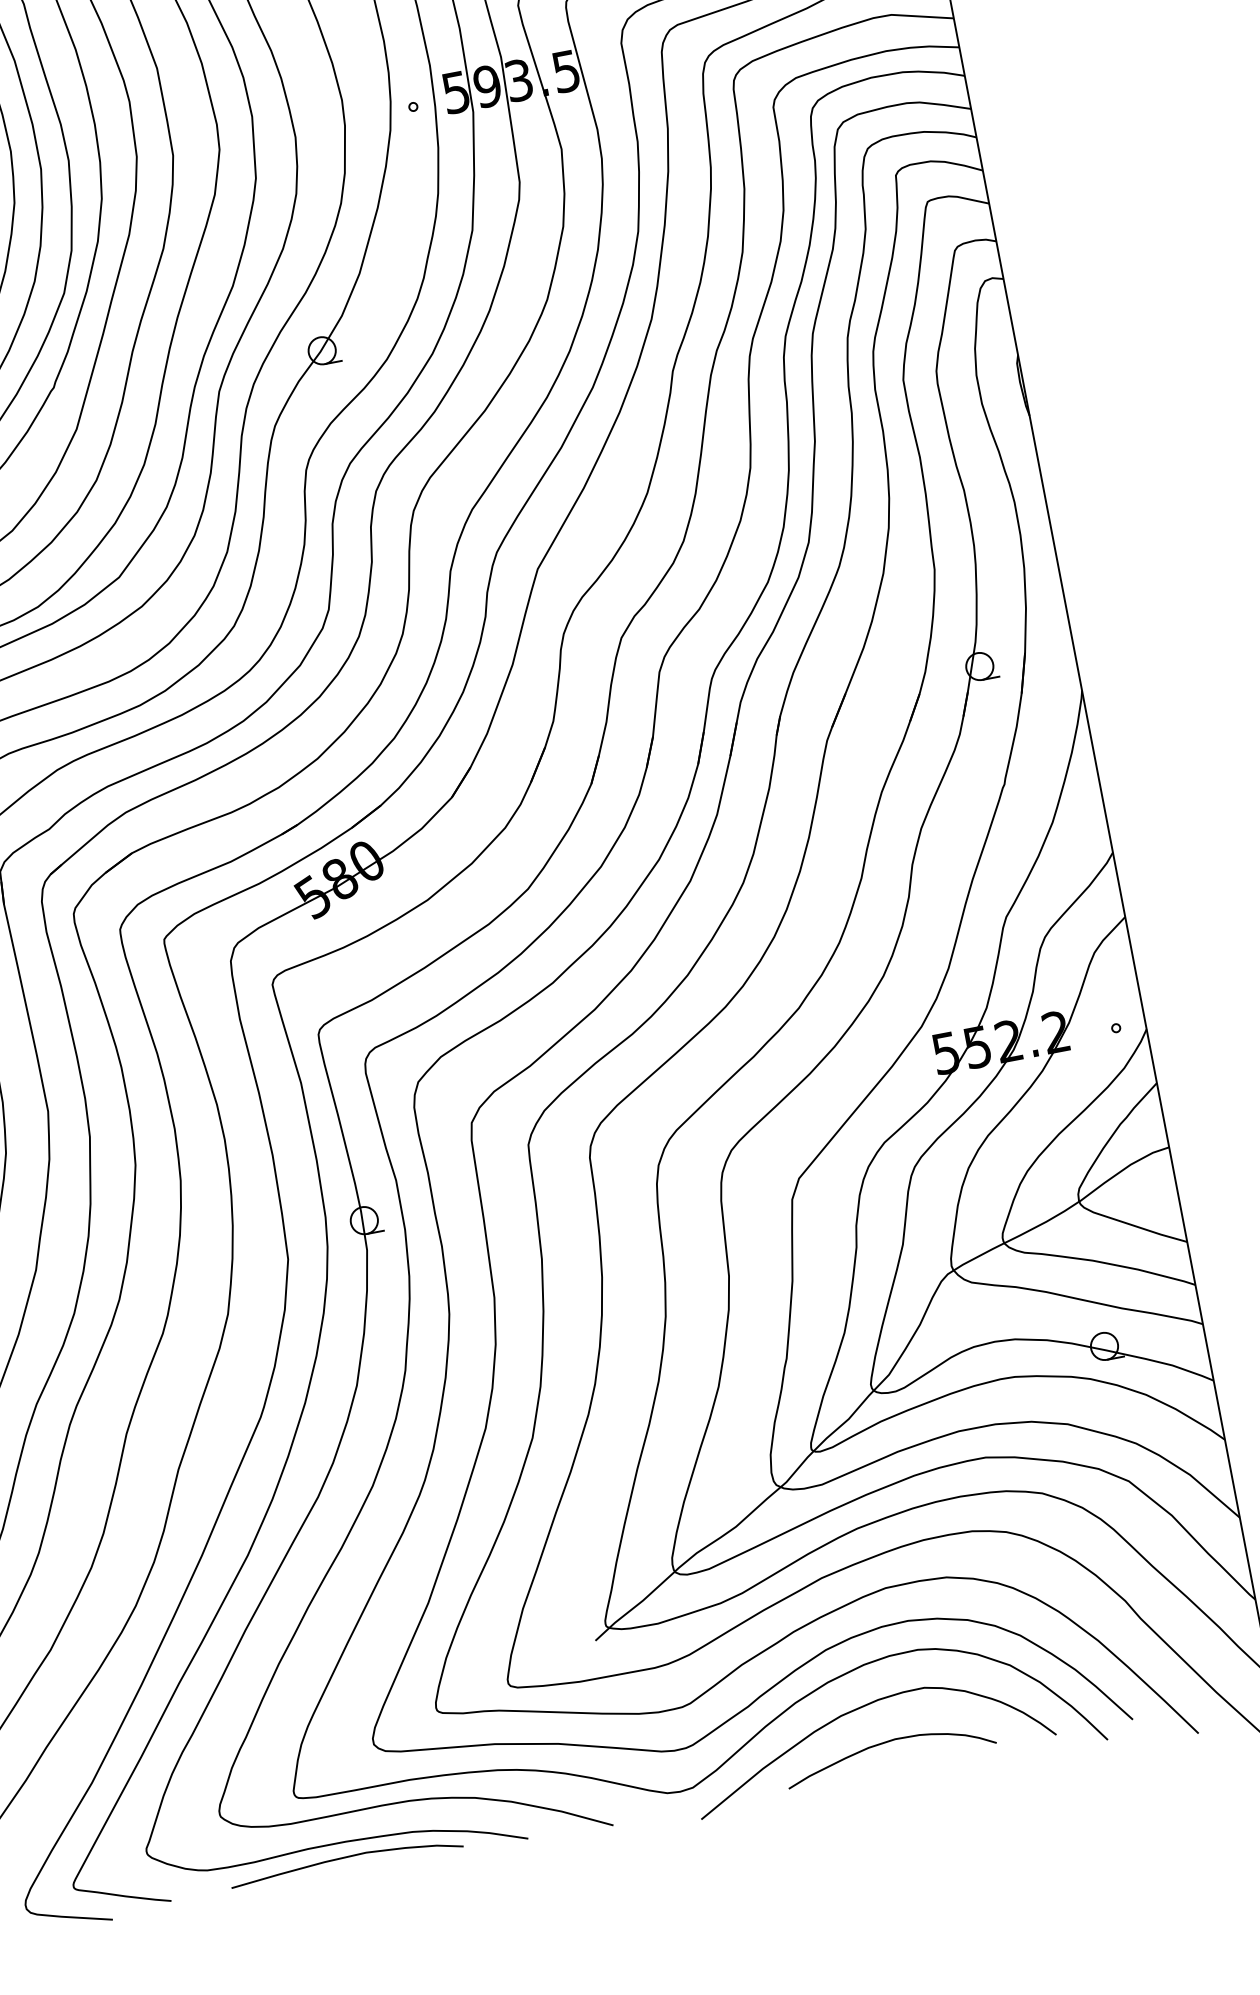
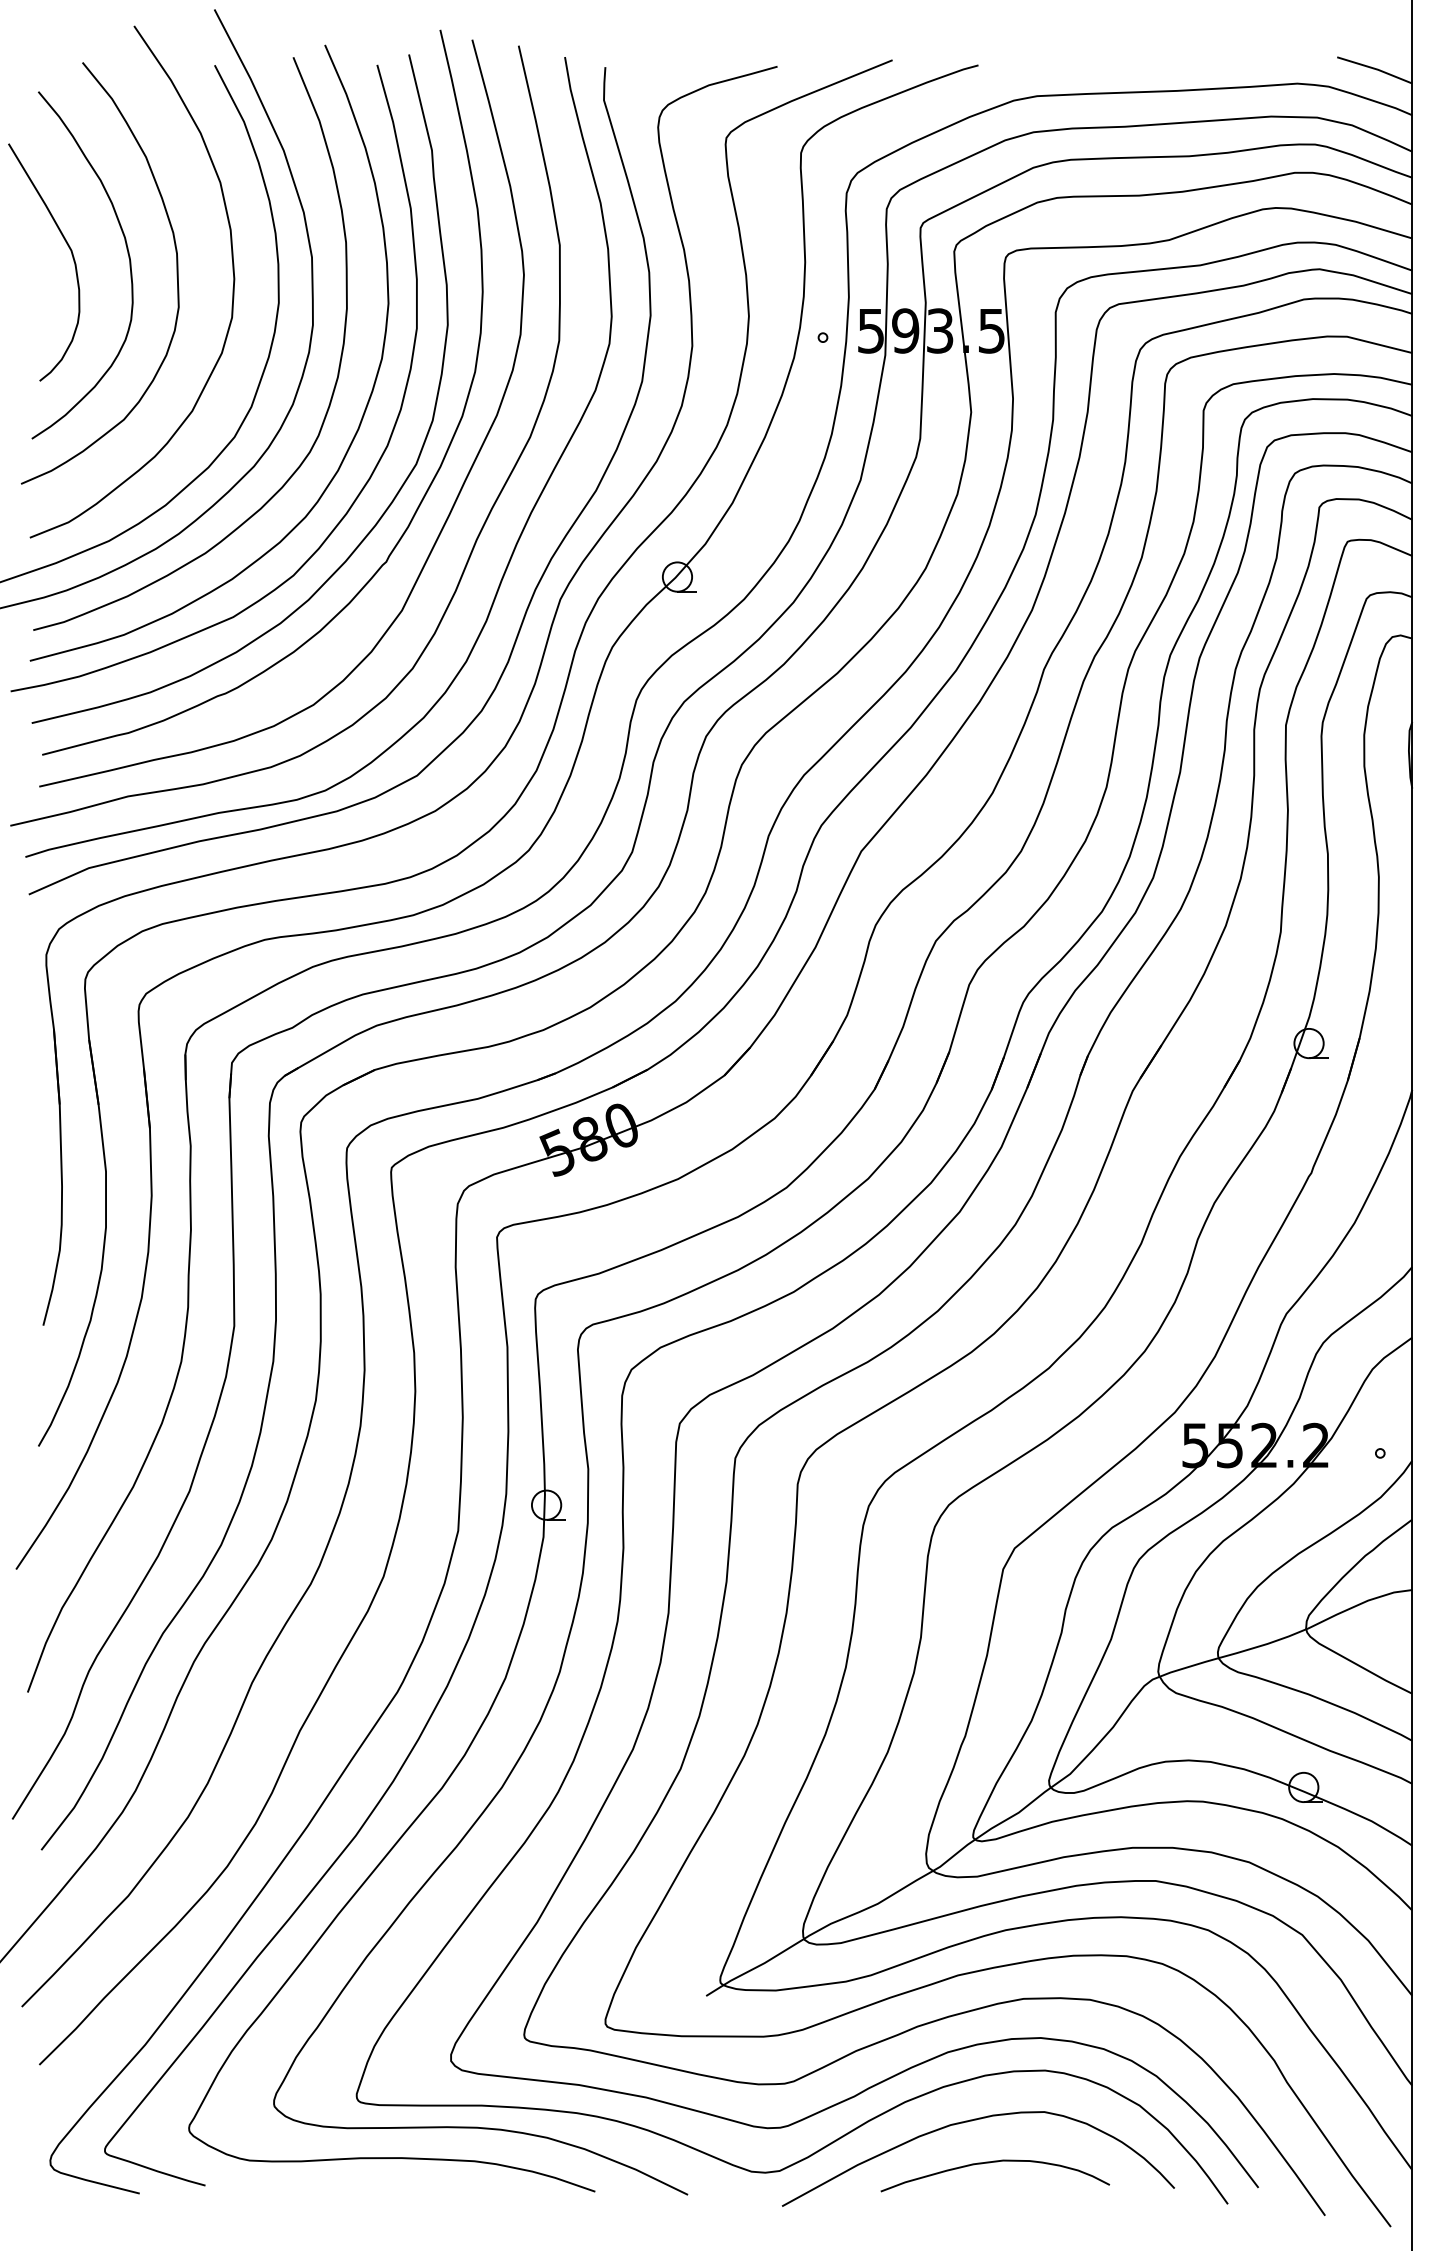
curve: (345, 1858) -> (398, 2175), removed

